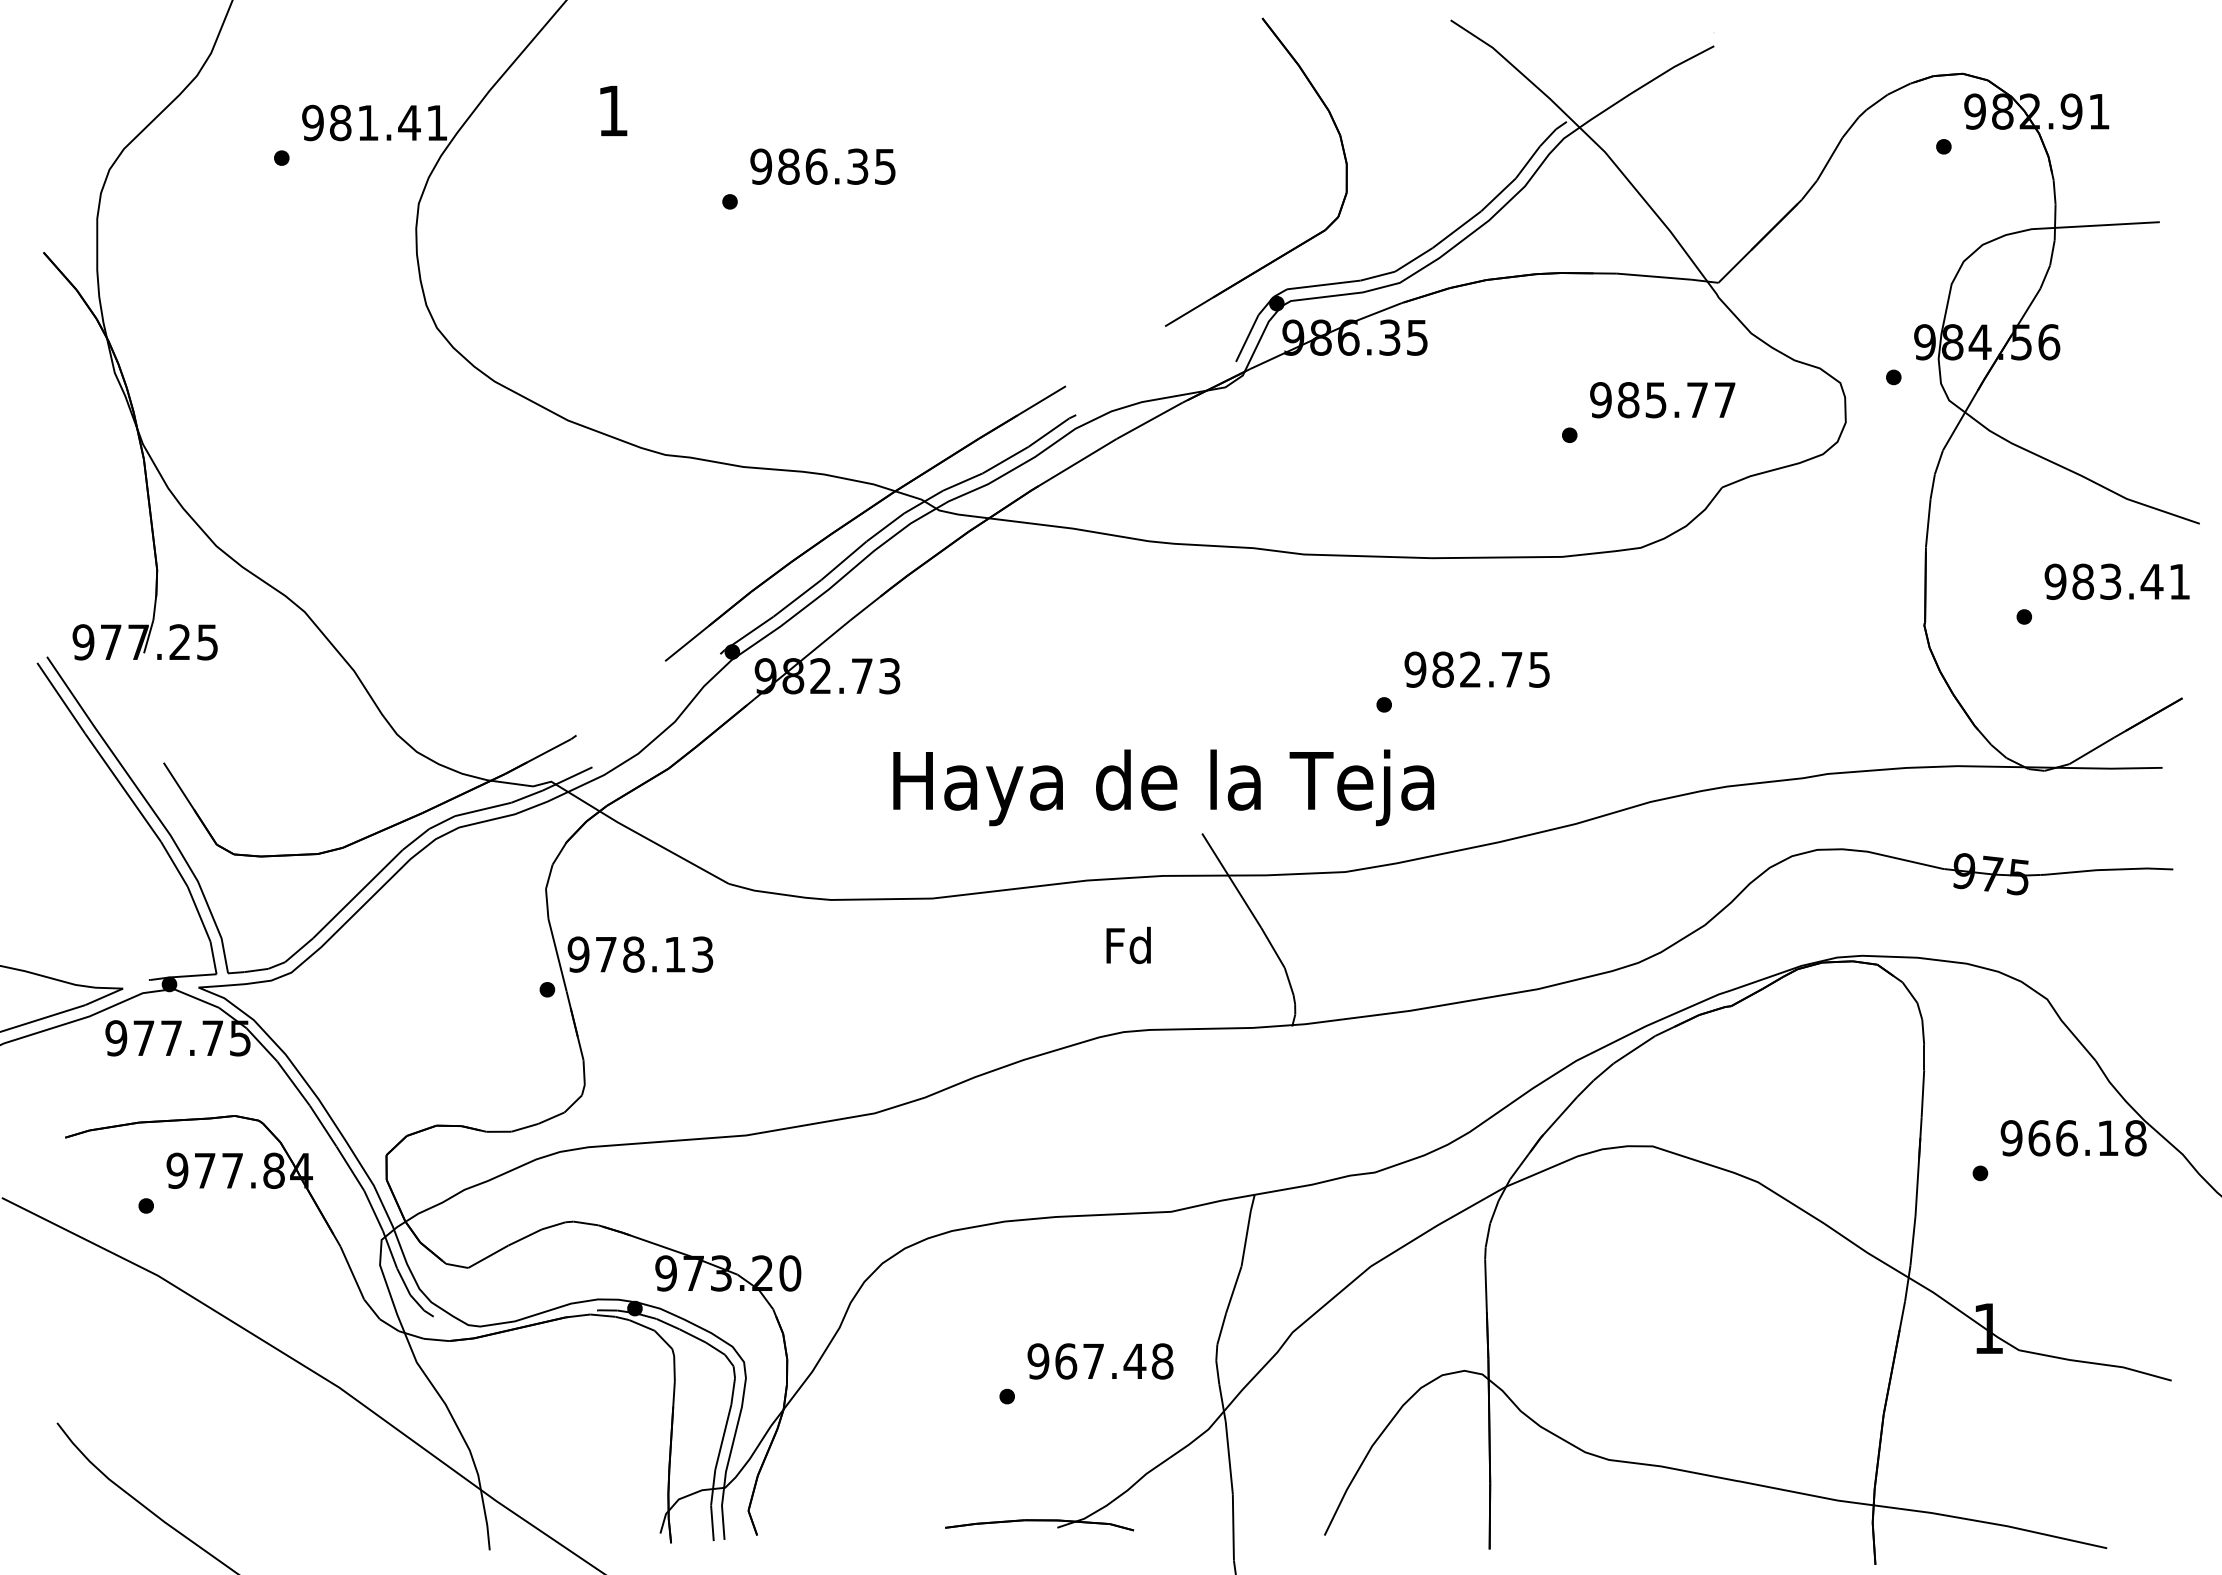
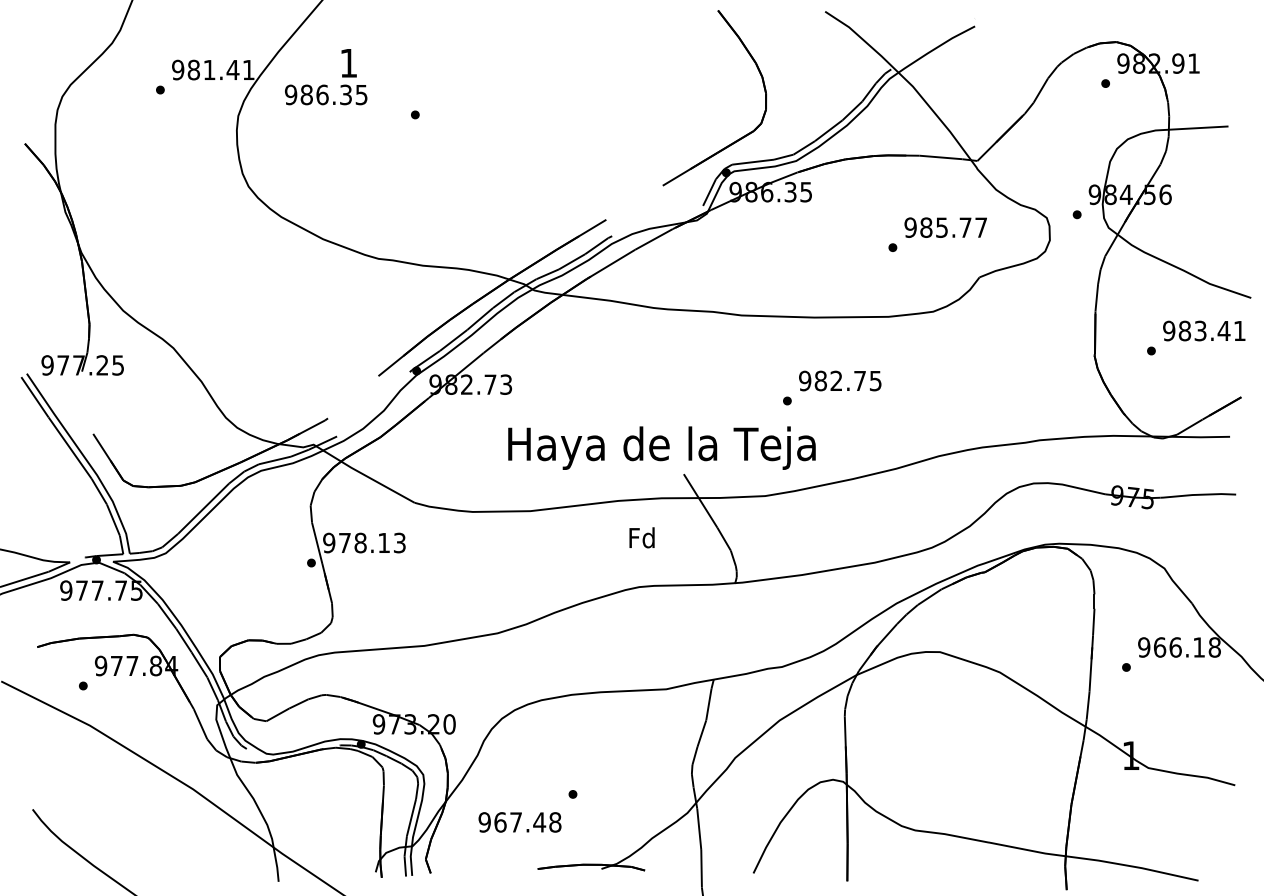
text: (823, 165) -> (326, 94), moved
text: (1099, 1361) -> (519, 822), moved

